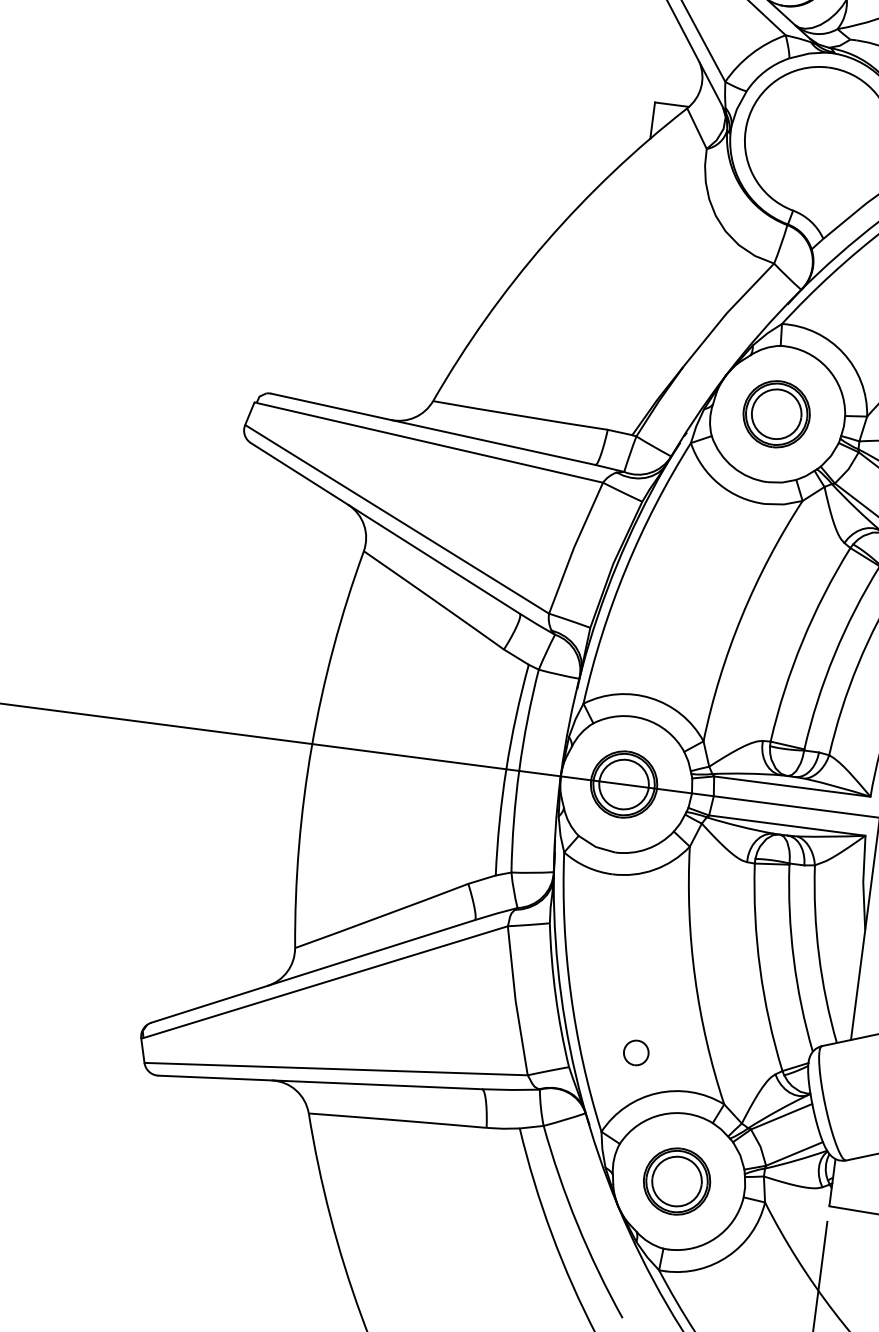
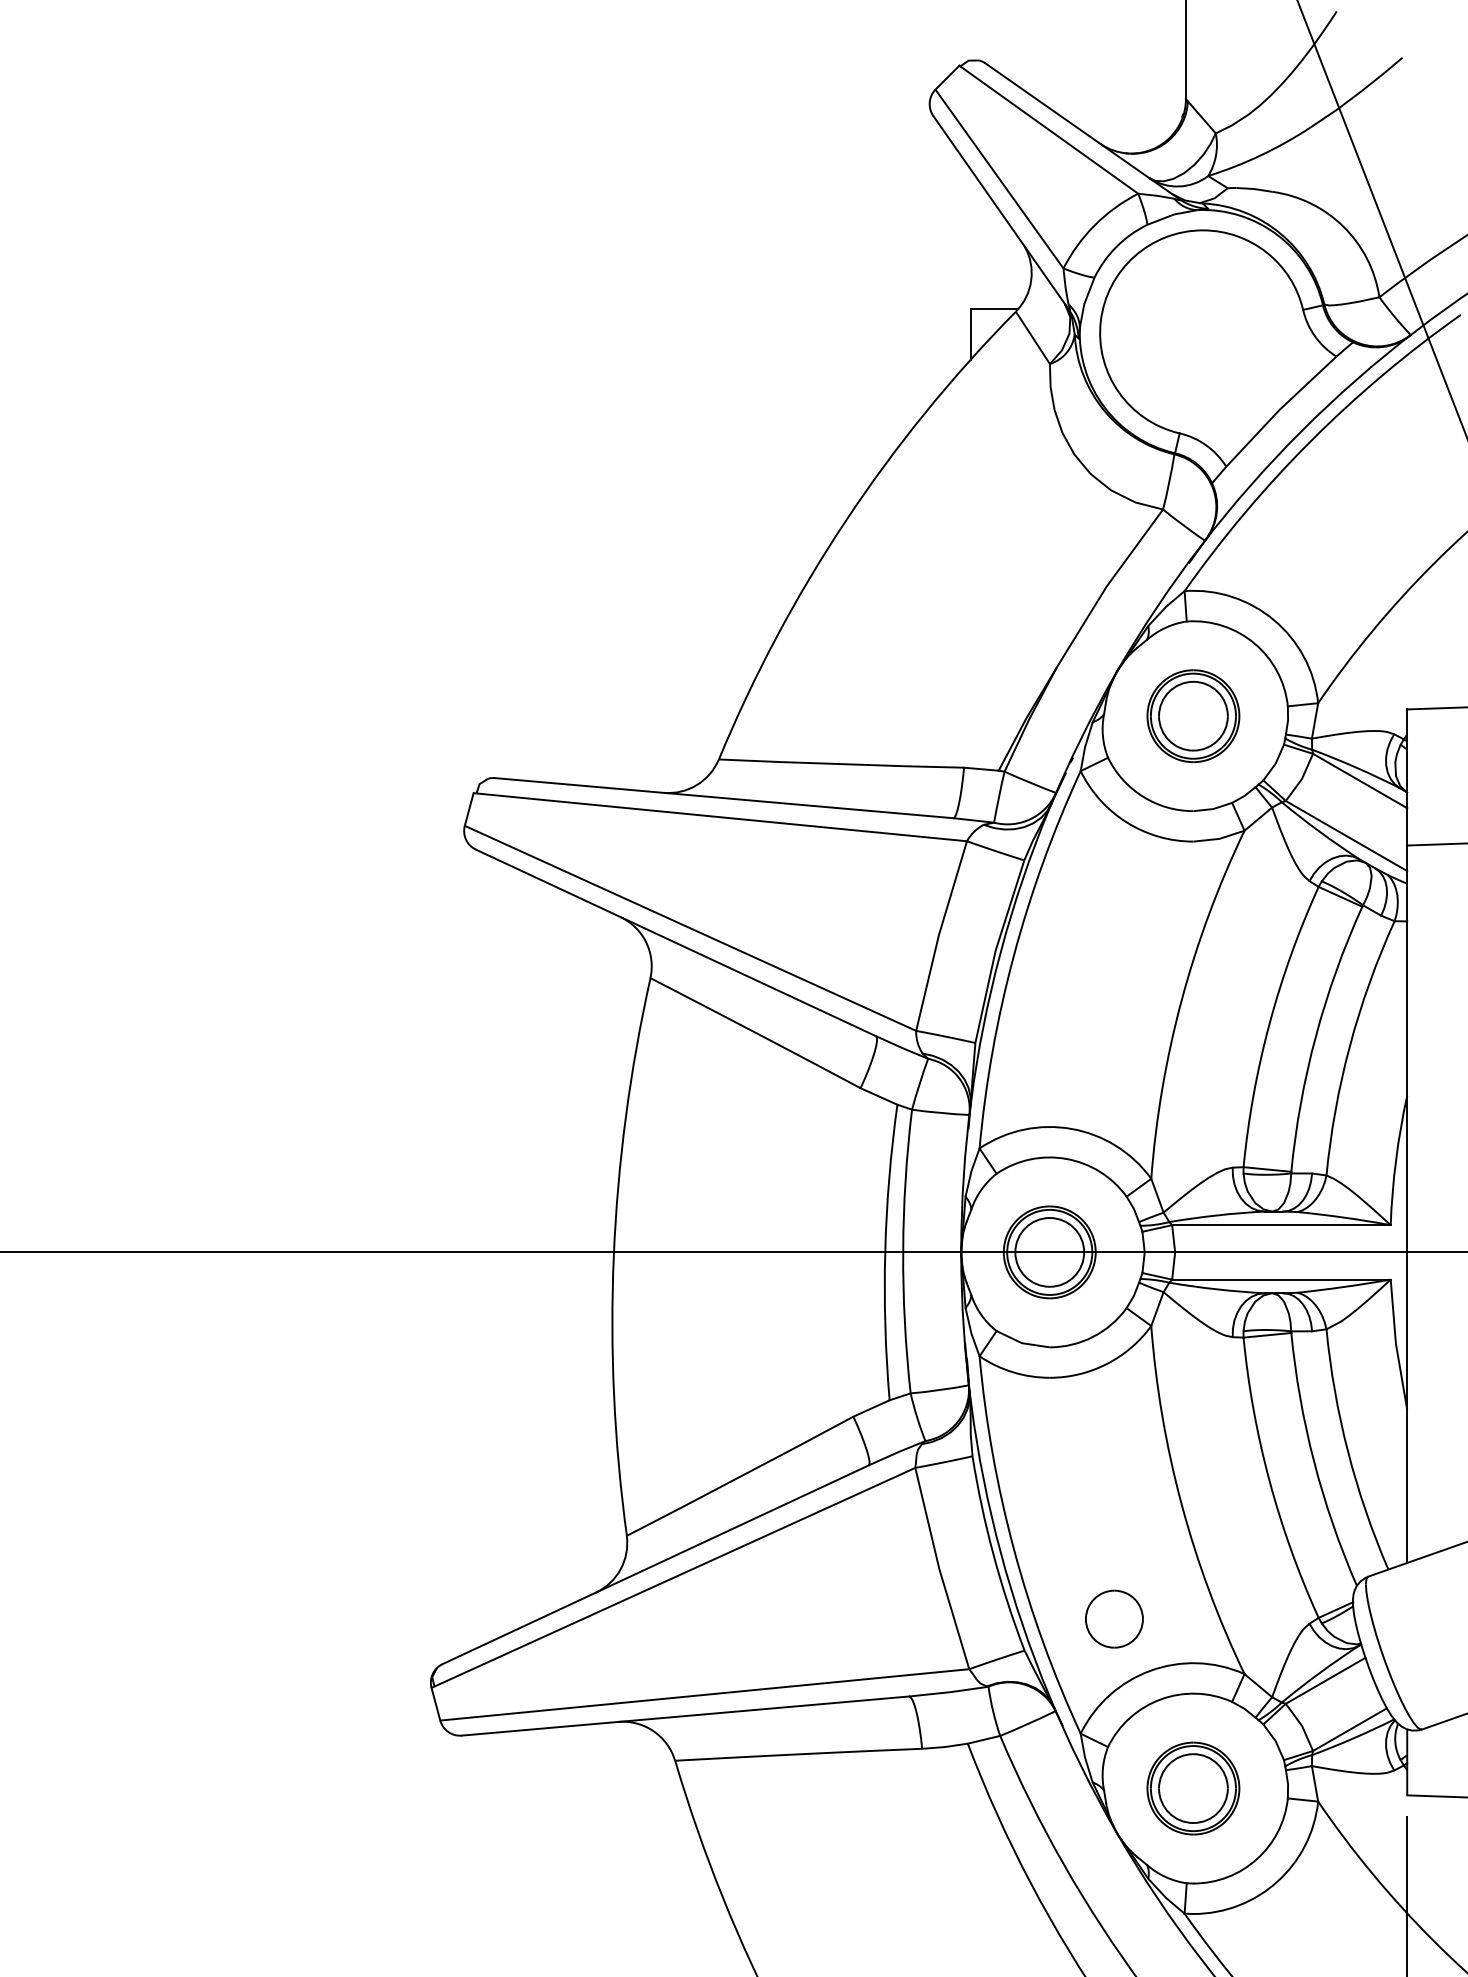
part: (636, 1052) -> (1114, 1618), size x1.67

